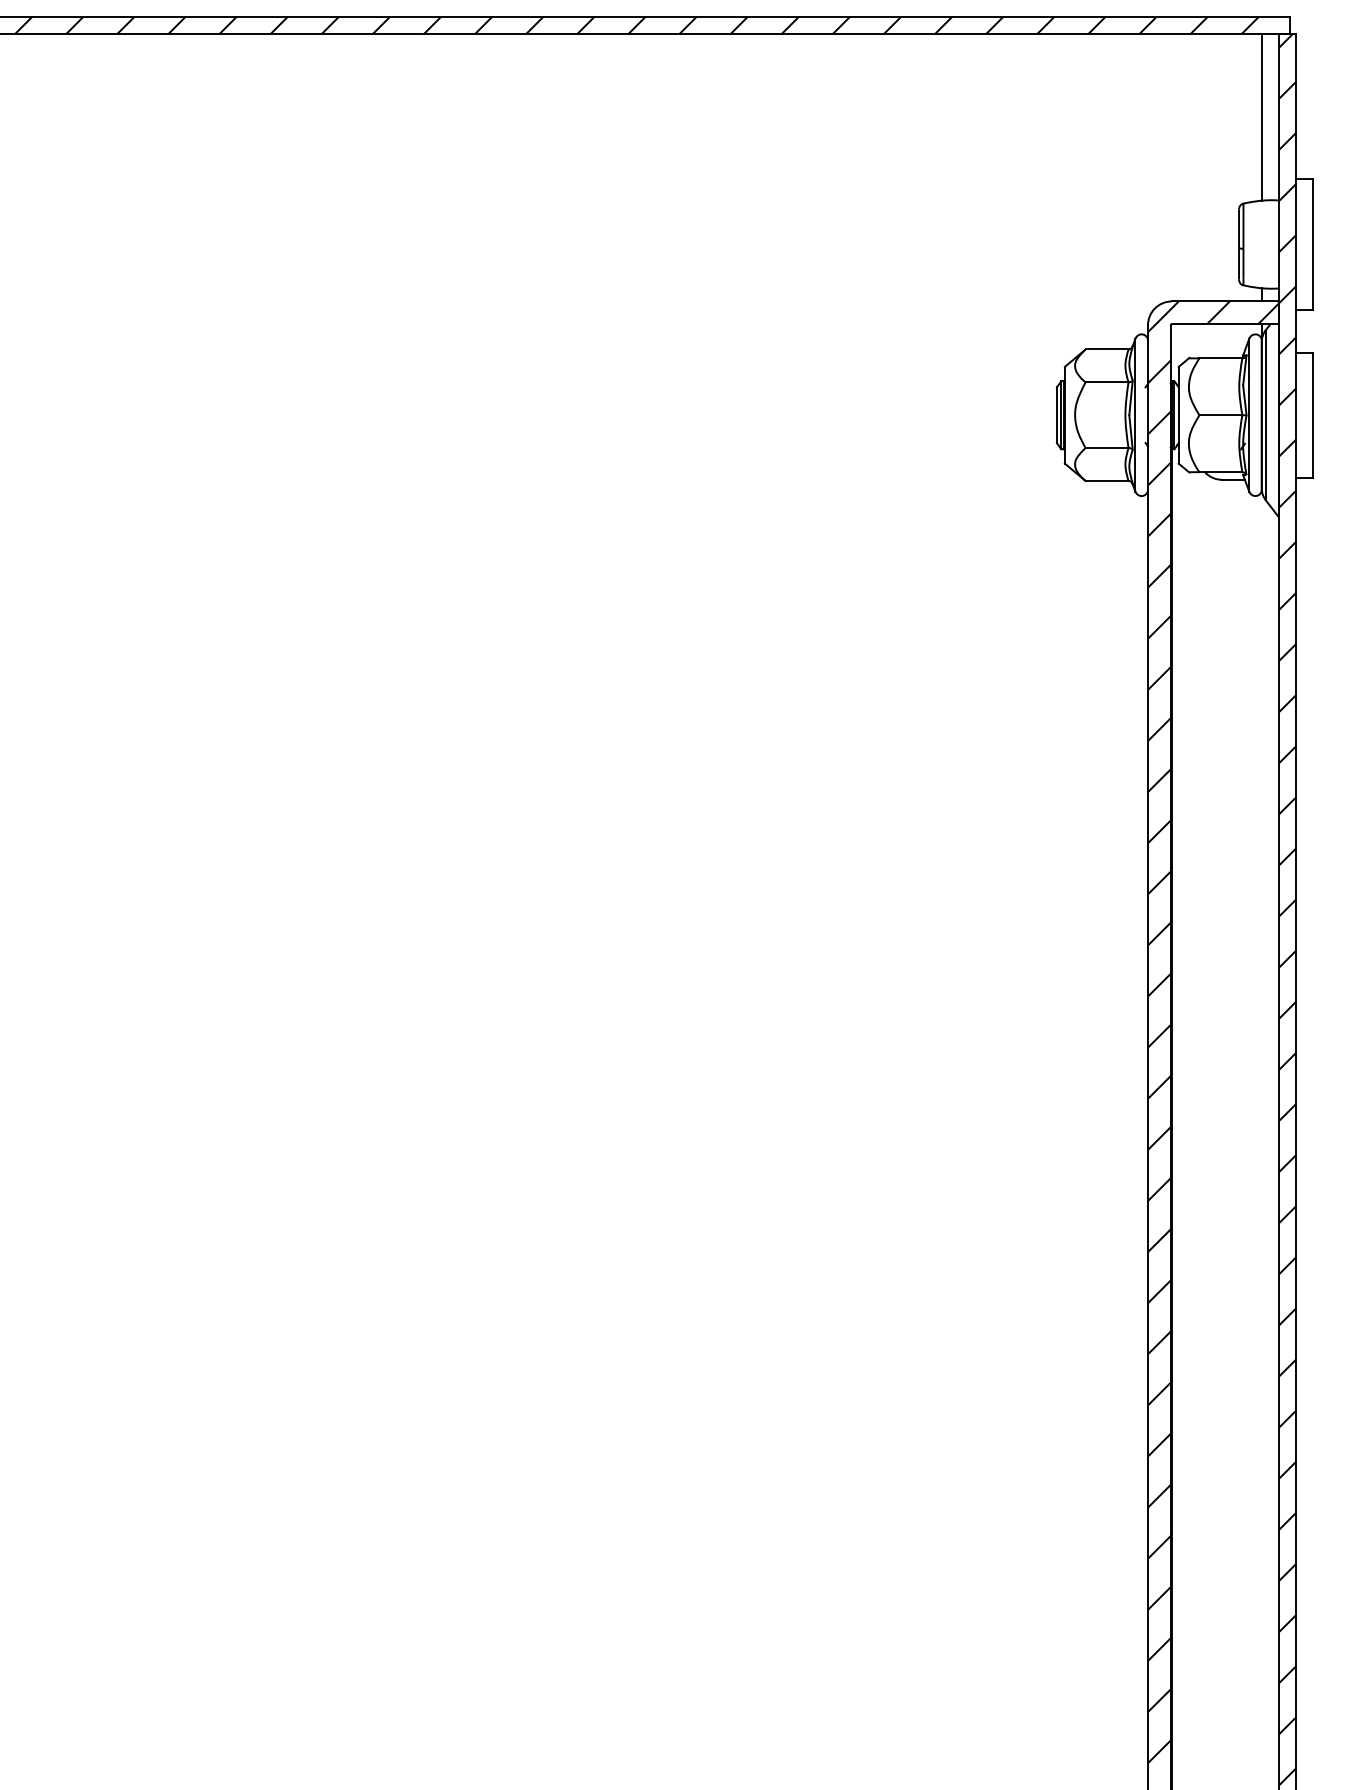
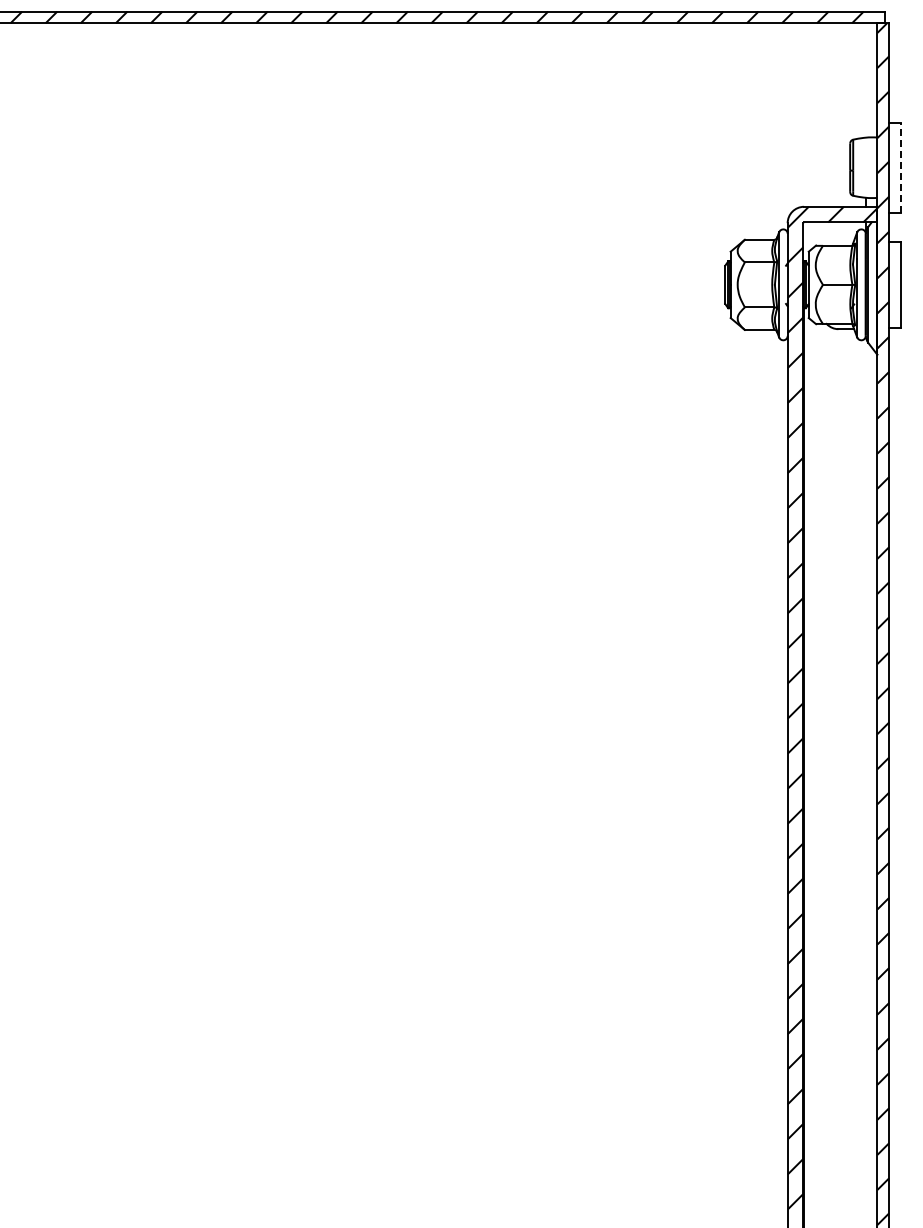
line: (1261, 117) -> (865, 80), removed
line: (1312, 244) -> (900, 167), solid -> dashed

